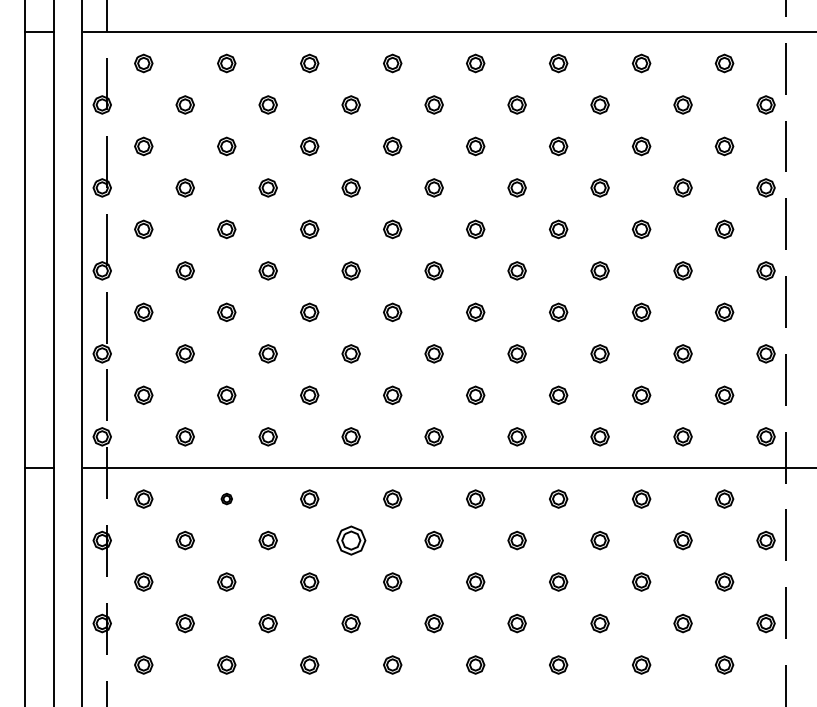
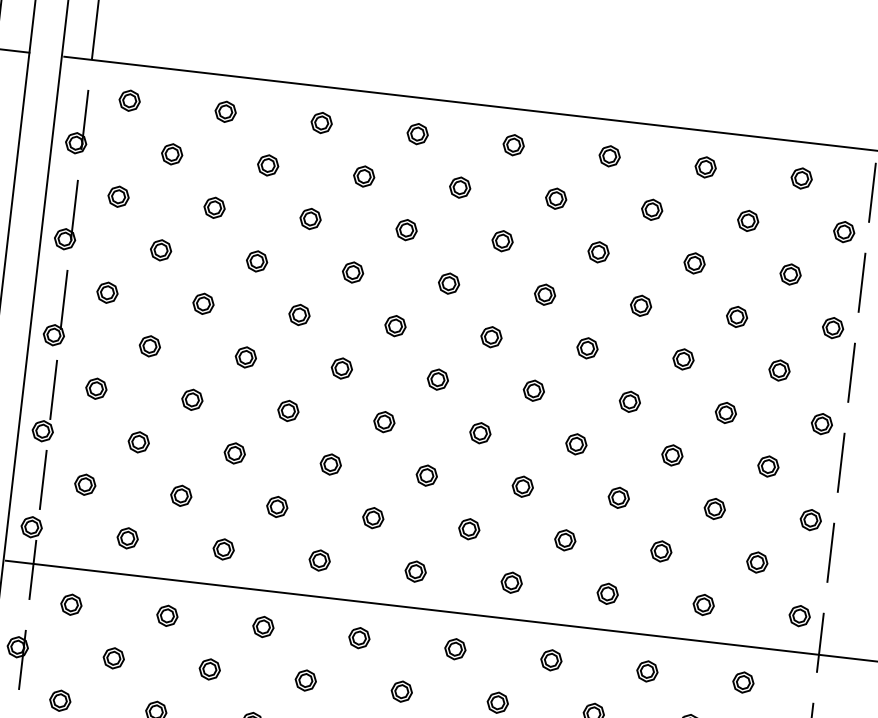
part: (226, 498) -> (167, 615), size x1.67
part: (350, 540) -> (305, 680), size x0.62

